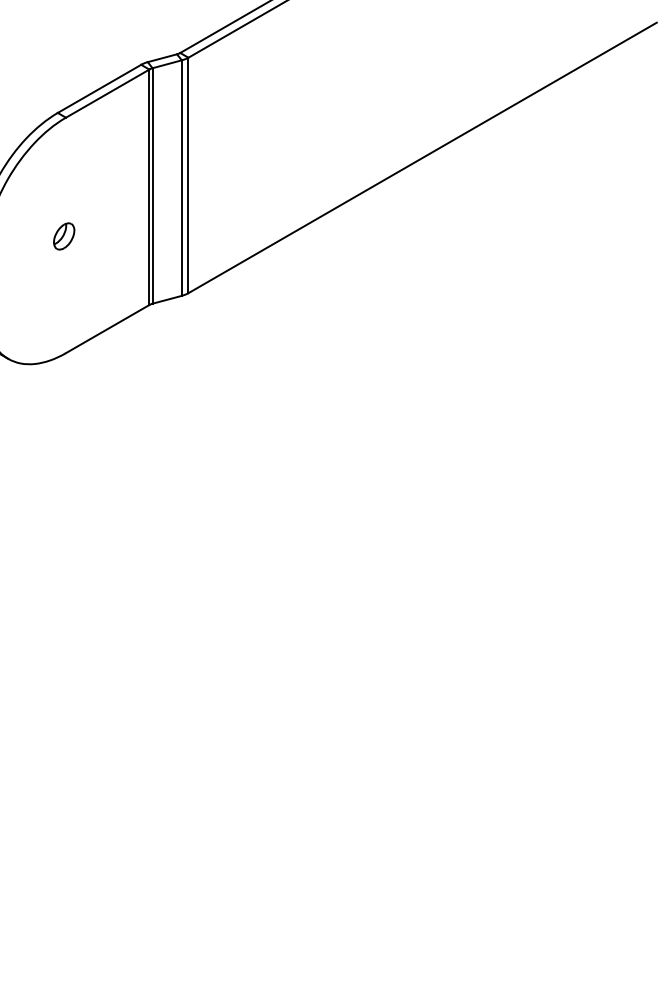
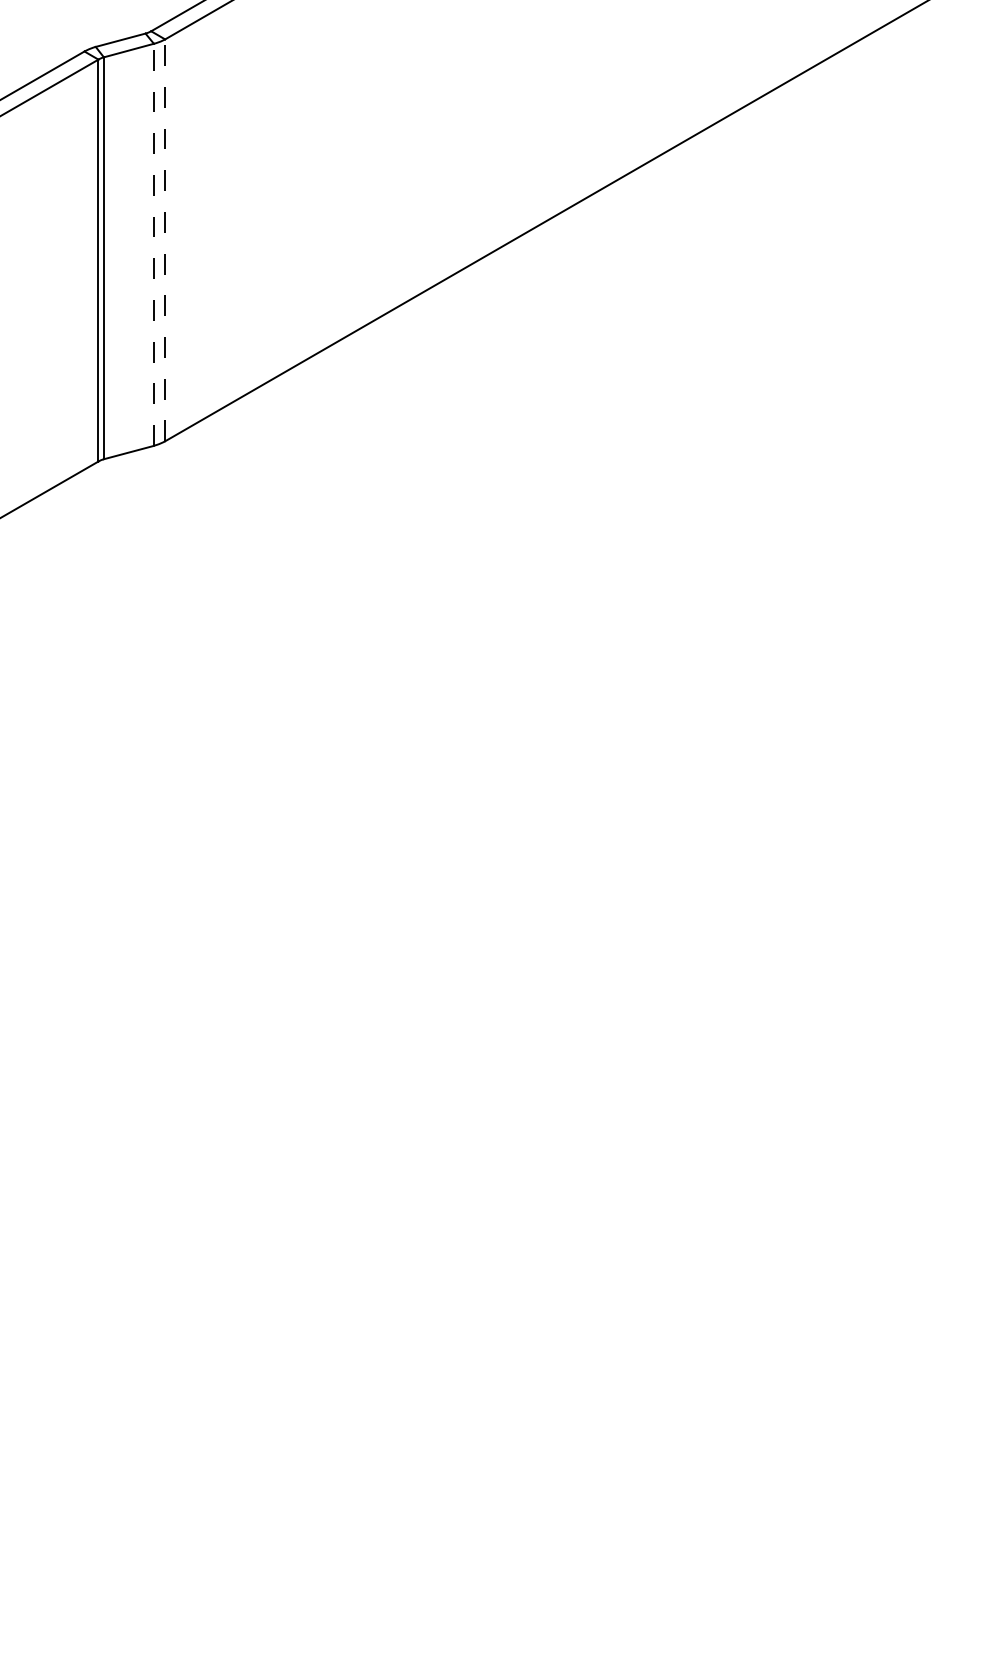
line: (188, 175) -> (165, 240), solid -> dashed
line: (181, 178) -> (153, 245), solid -> dashed

